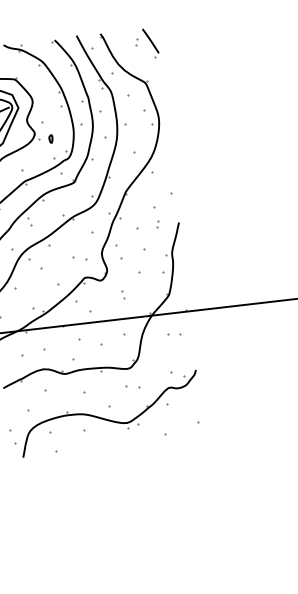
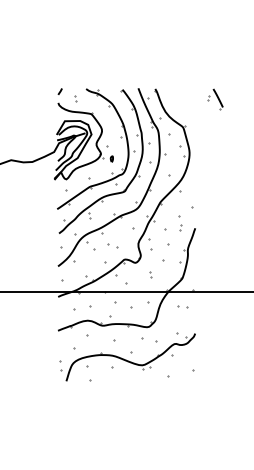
part: (147, 43) -> (215, 99), moved
part: (79, 258) -> (112, 245), moved
part: (133, 387) -> (149, 340), size x1.6

